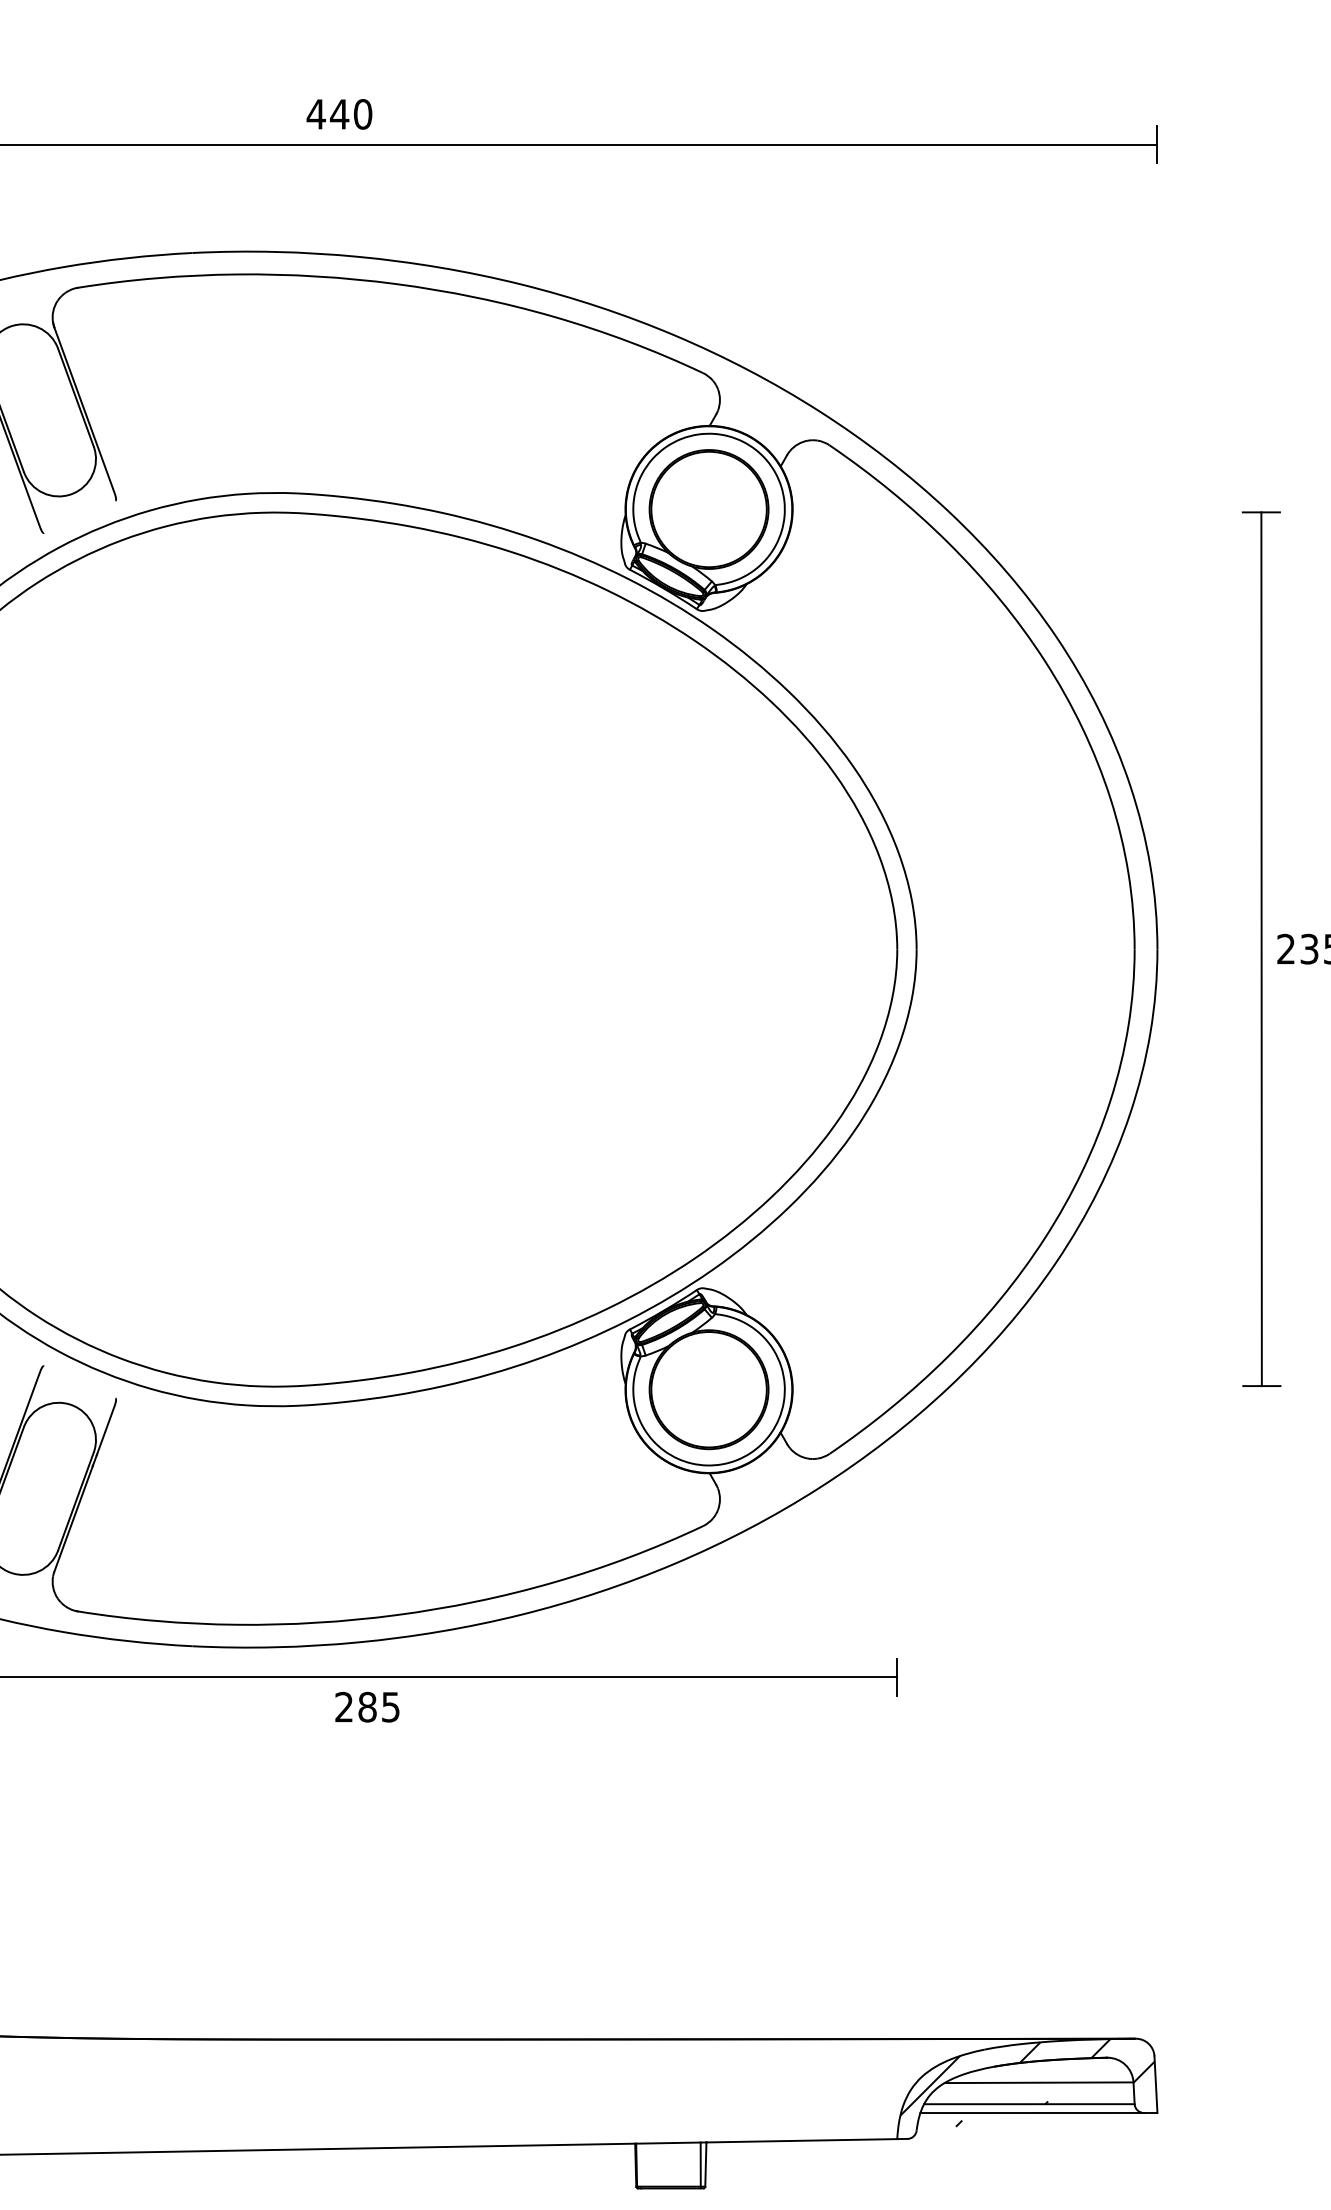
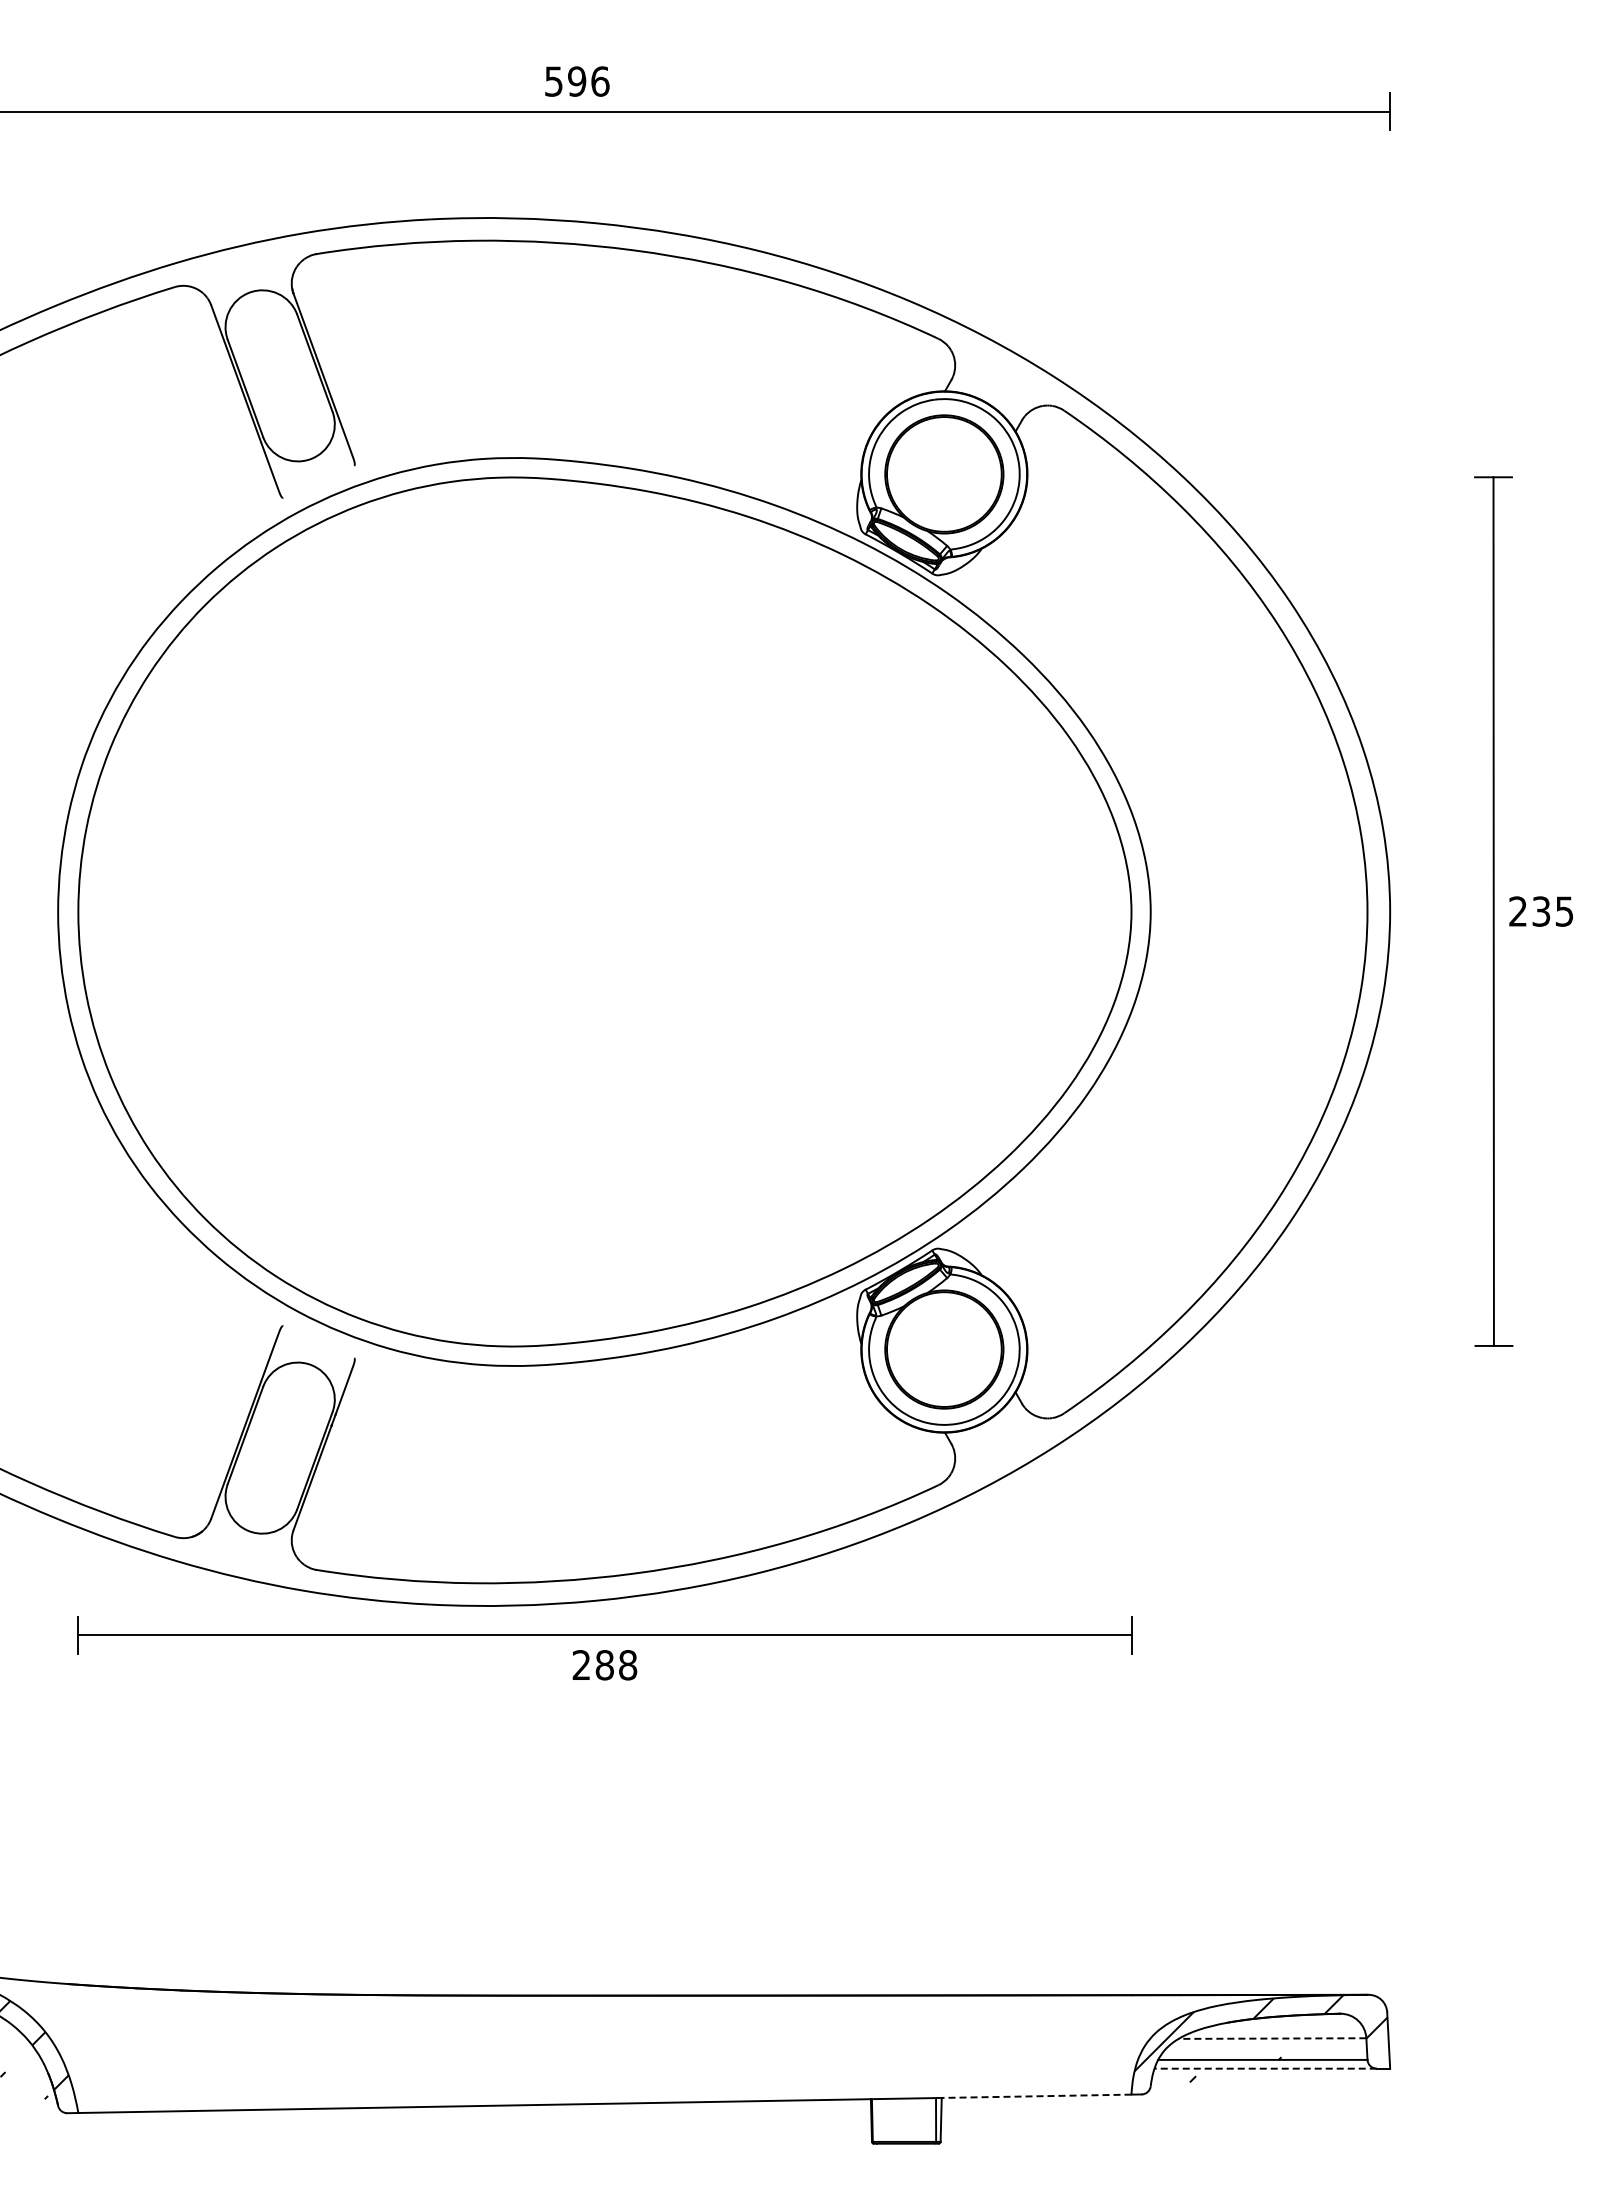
text: (339, 114) -> (576, 81), 440 -> 596
text: (391, 1707) -> (628, 1665), 285 -> 288
line: (1039, 2082) -> (1272, 2038), solid -> dashed
line: (1032, 2112) -> (1265, 2068), solid -> dashed
line: (801, 2140) -> (1036, 2096), solid -> dashed

